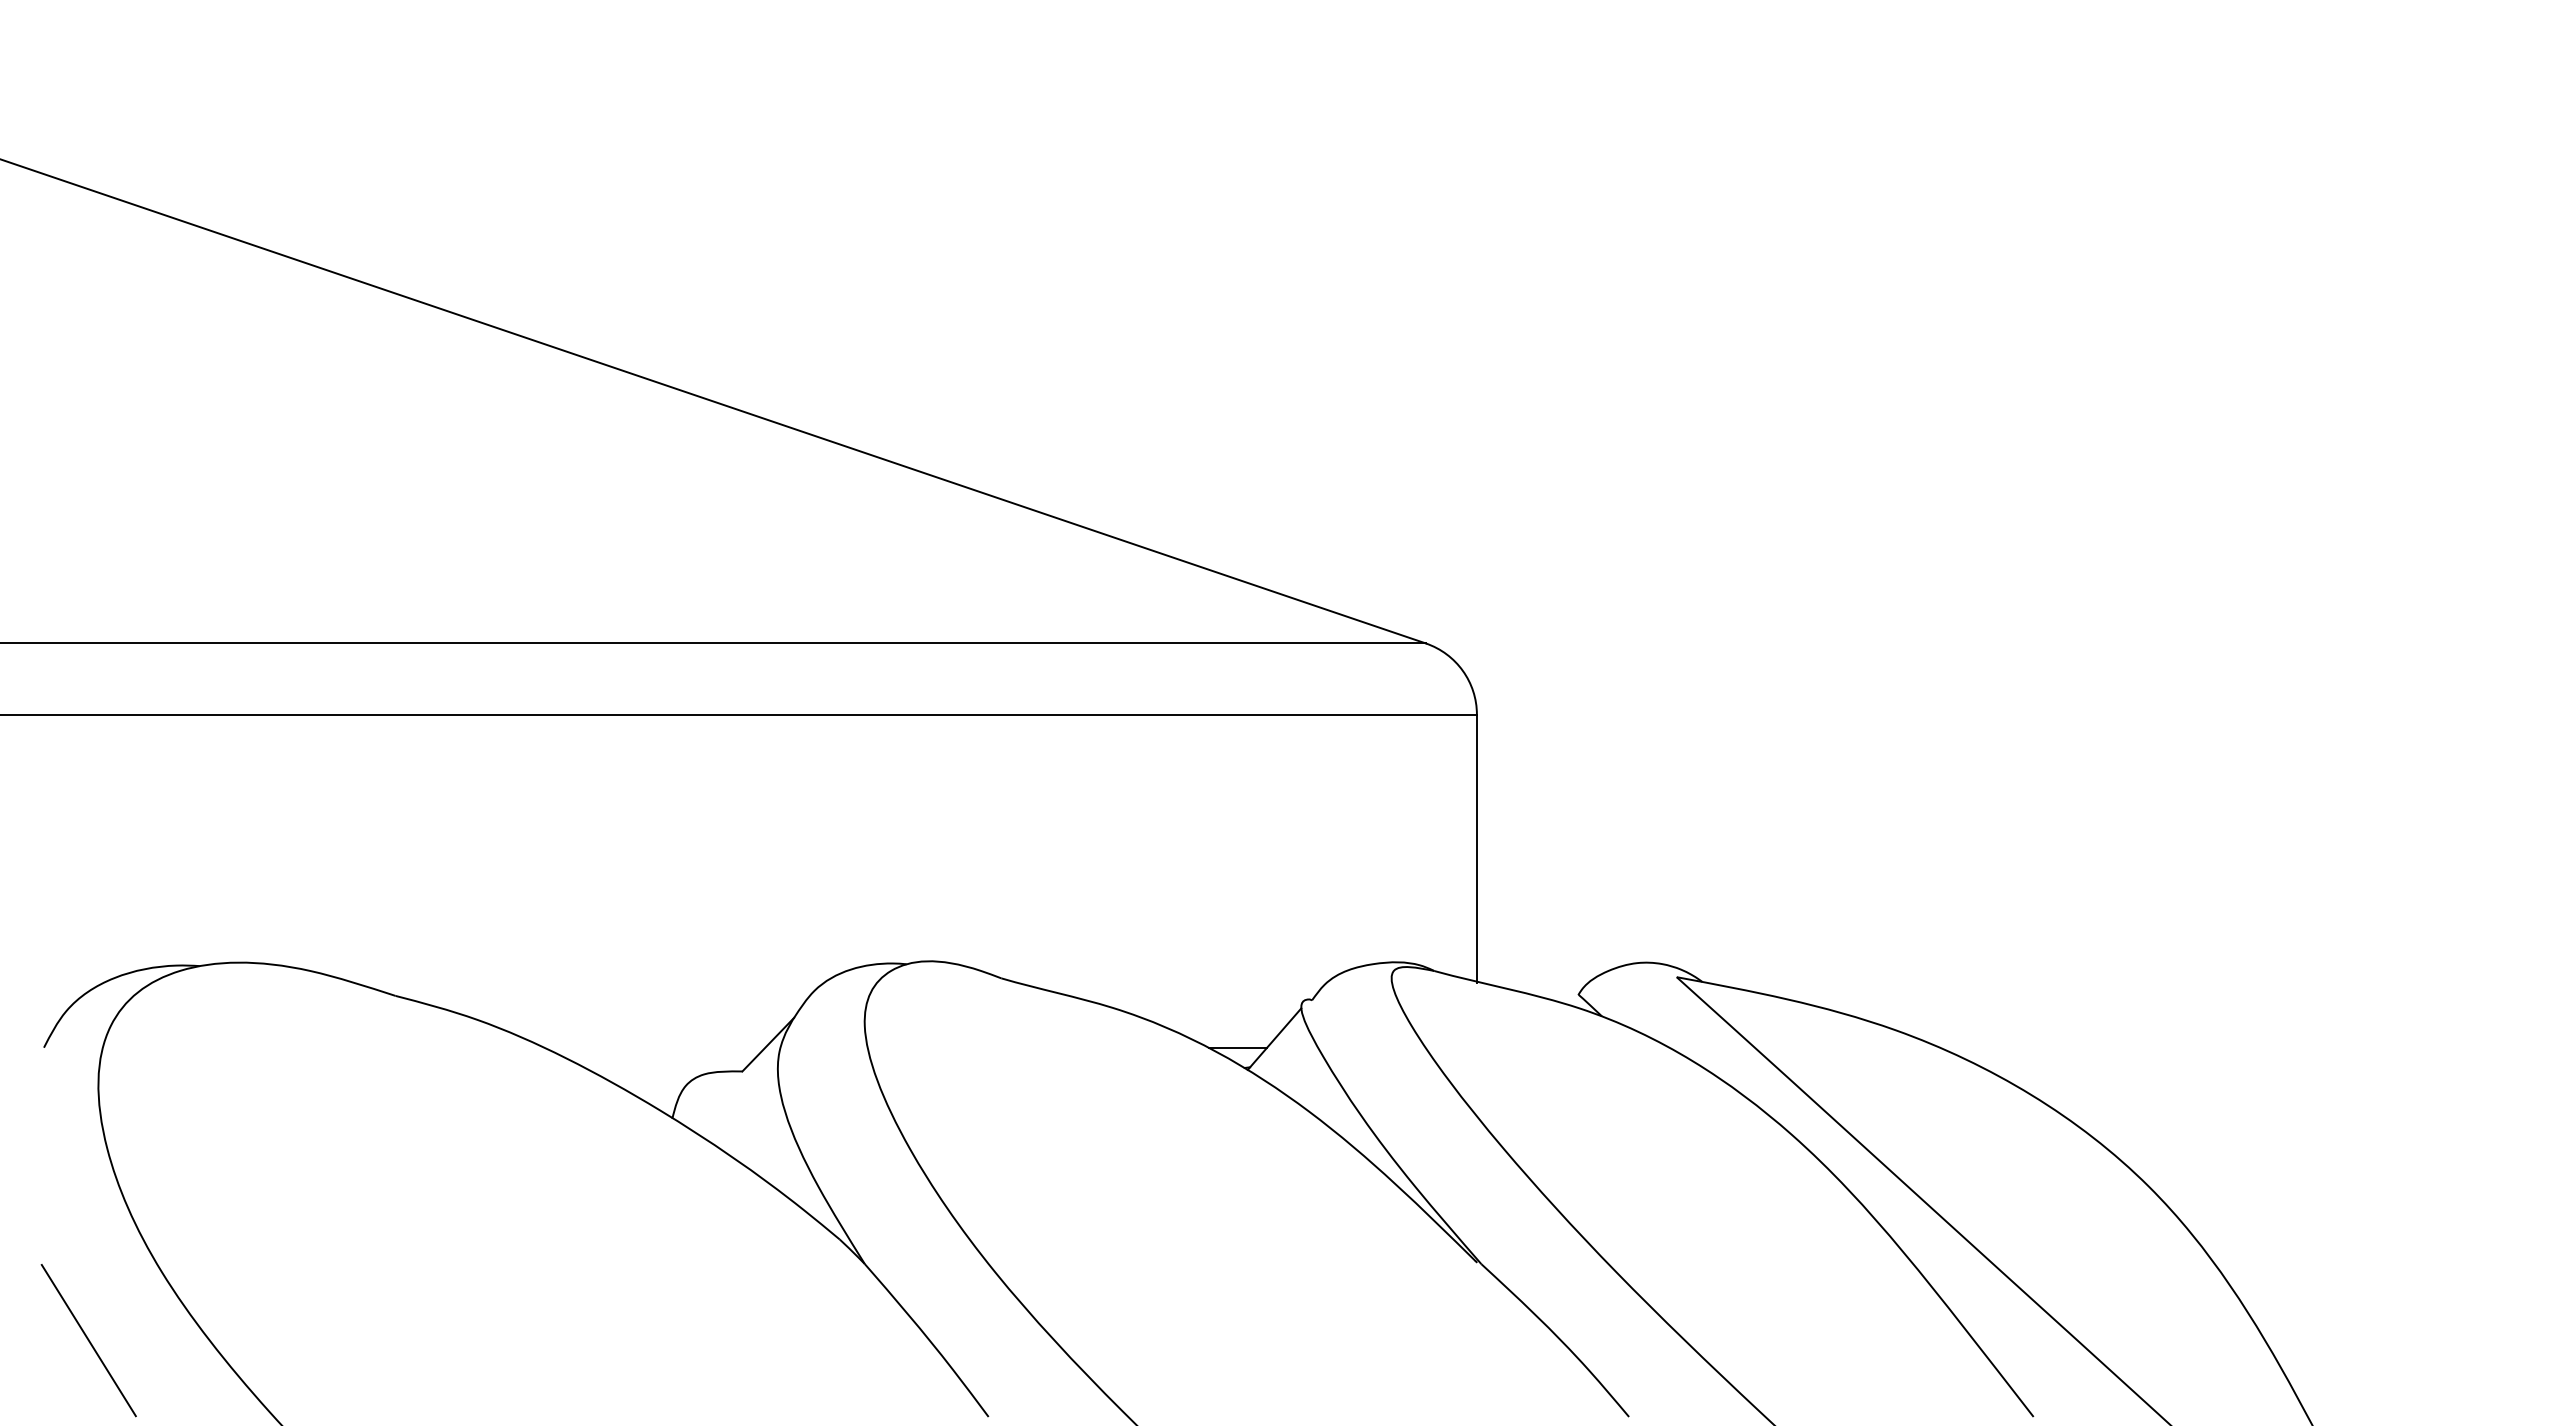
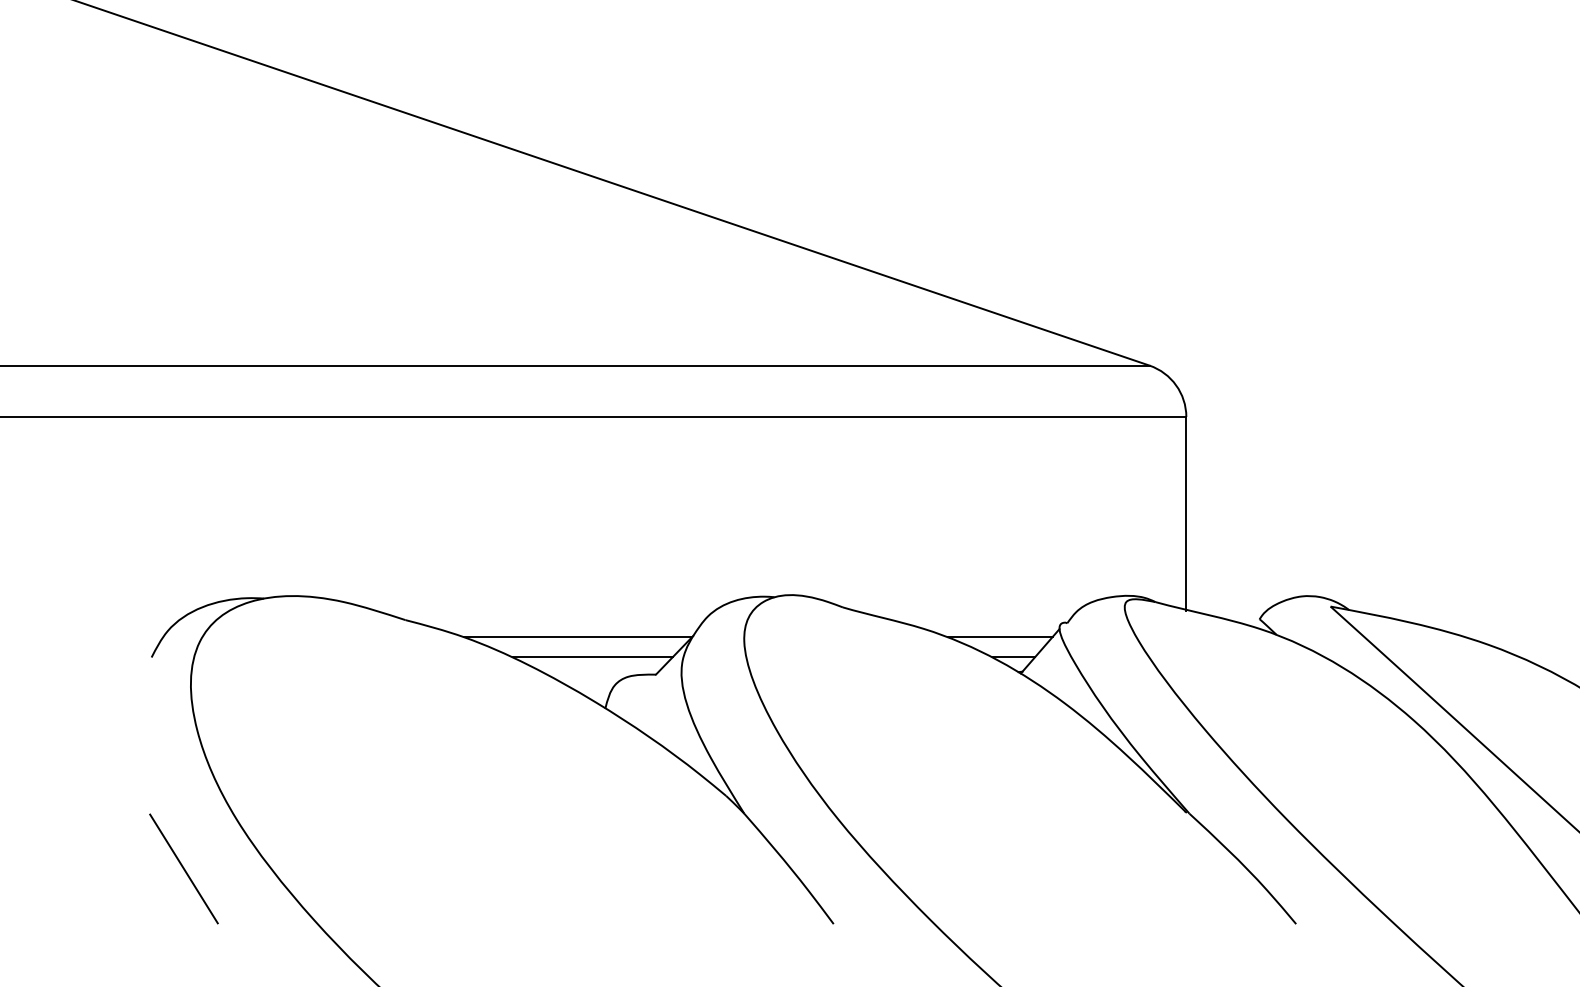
line: (634, 1019) -> (578, 637), added
line: (1218, 1019) -> (999, 637), added
line: (654, 1047) -> (592, 657), added

